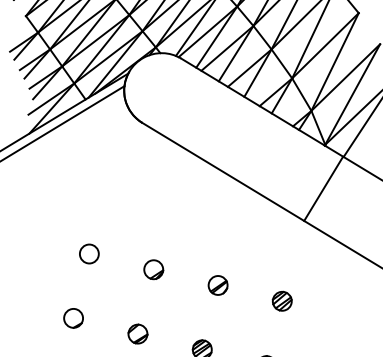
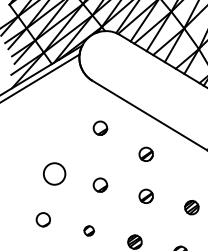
part: (153, 189) -> (100, 128), added
part: (217, 226) -> (145, 154), added
circle: (88, 253) -> (53, 173), size x1.6
part: (137, 333) -> (88, 230), size x0.7

